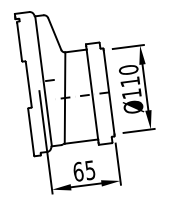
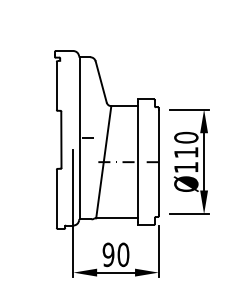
text: (83, 170) -> (115, 254), 65 -> 90

